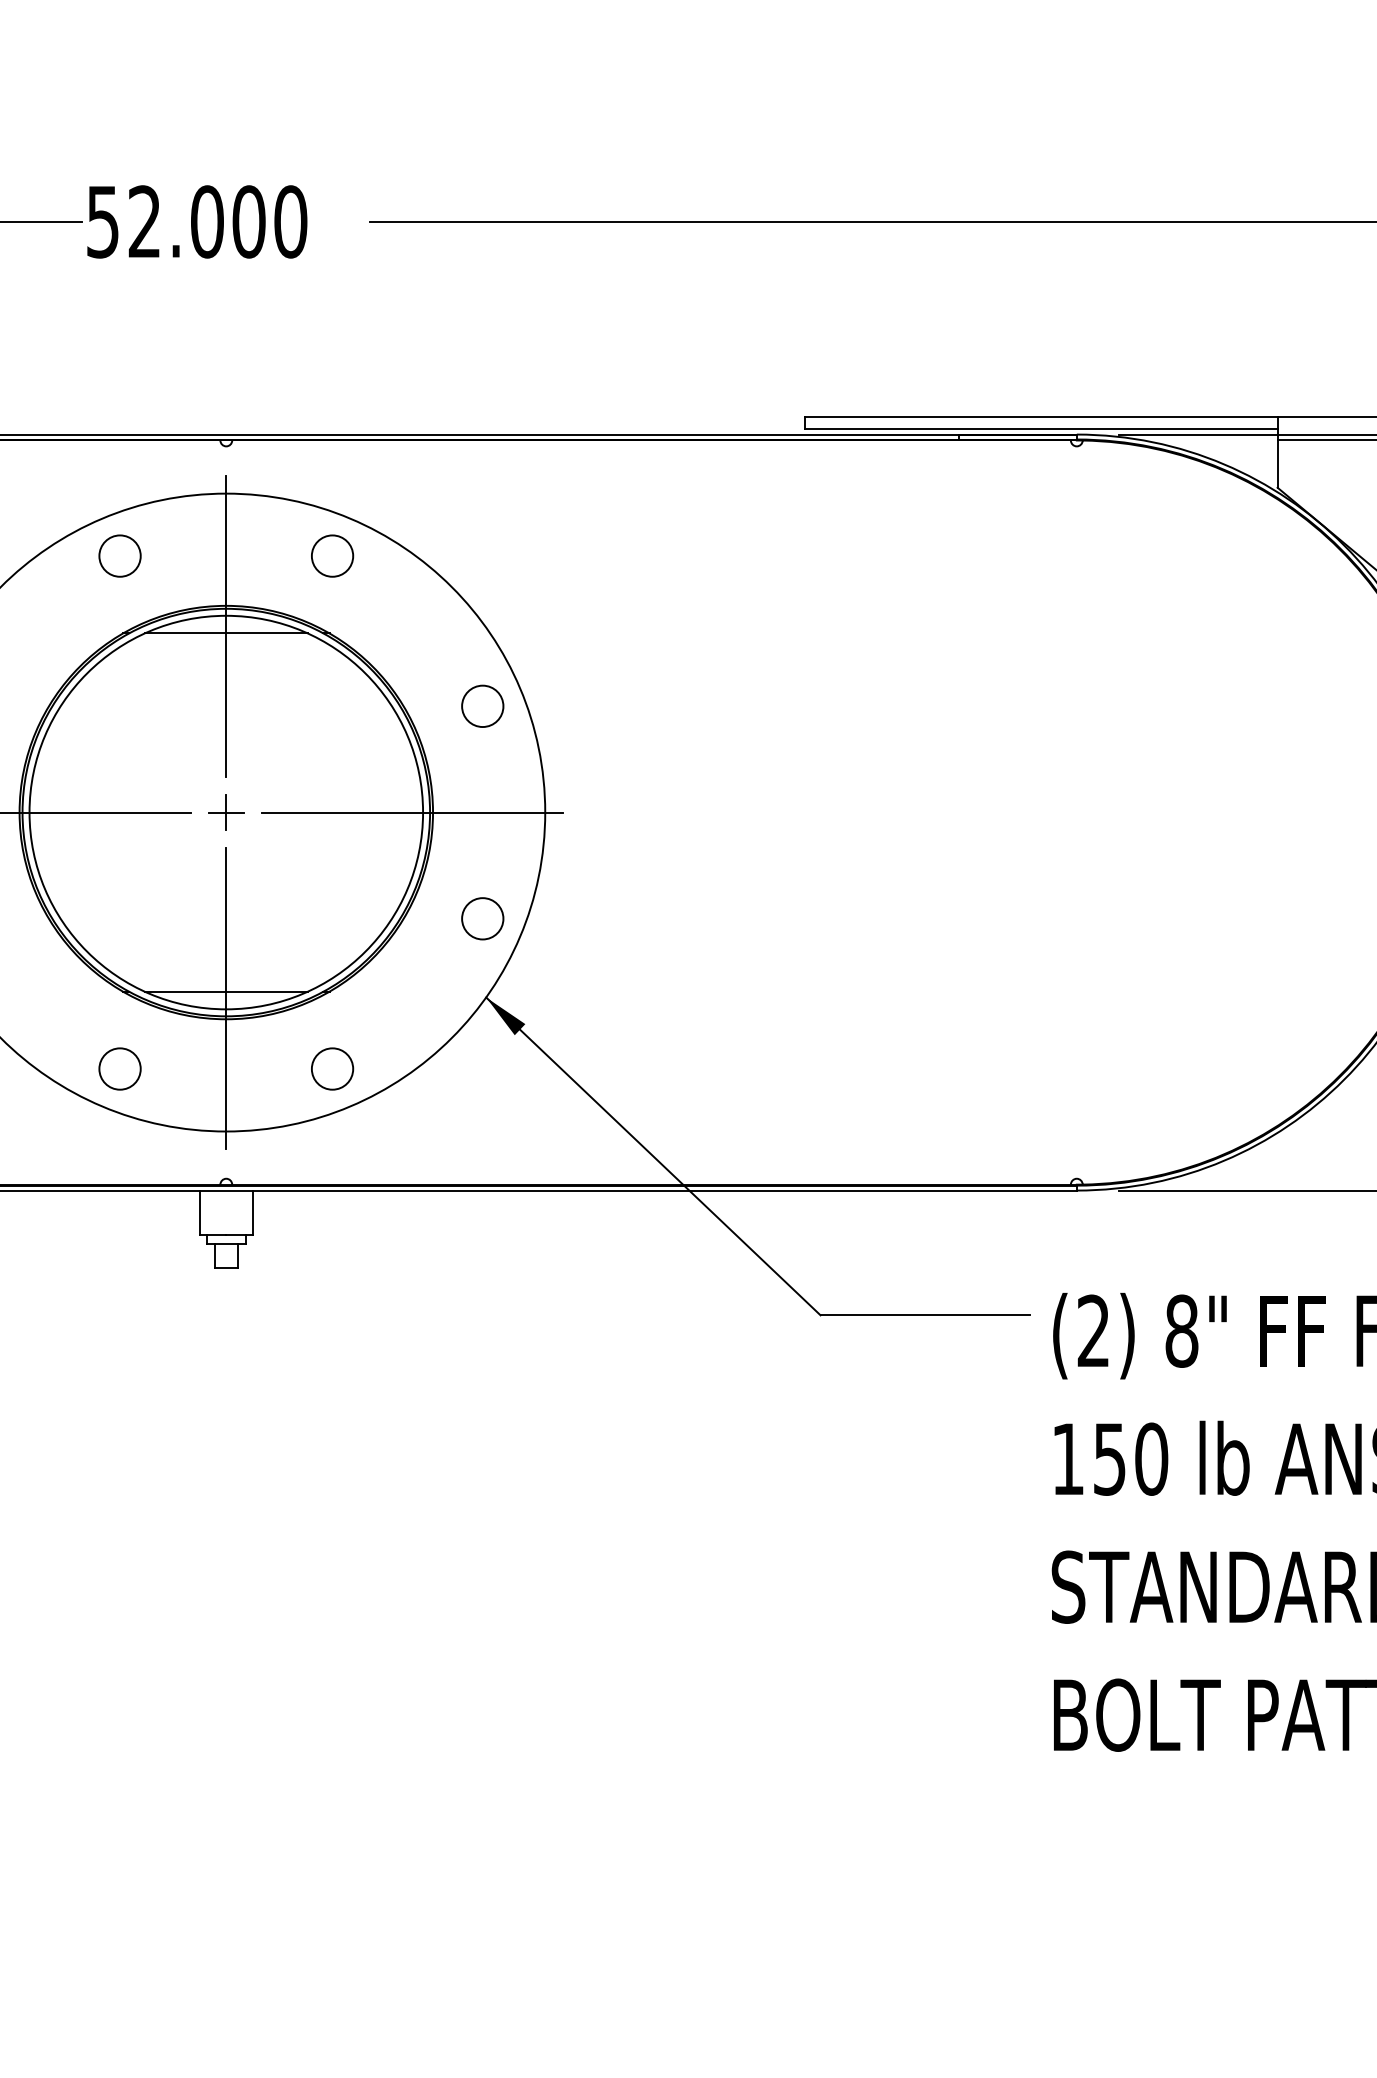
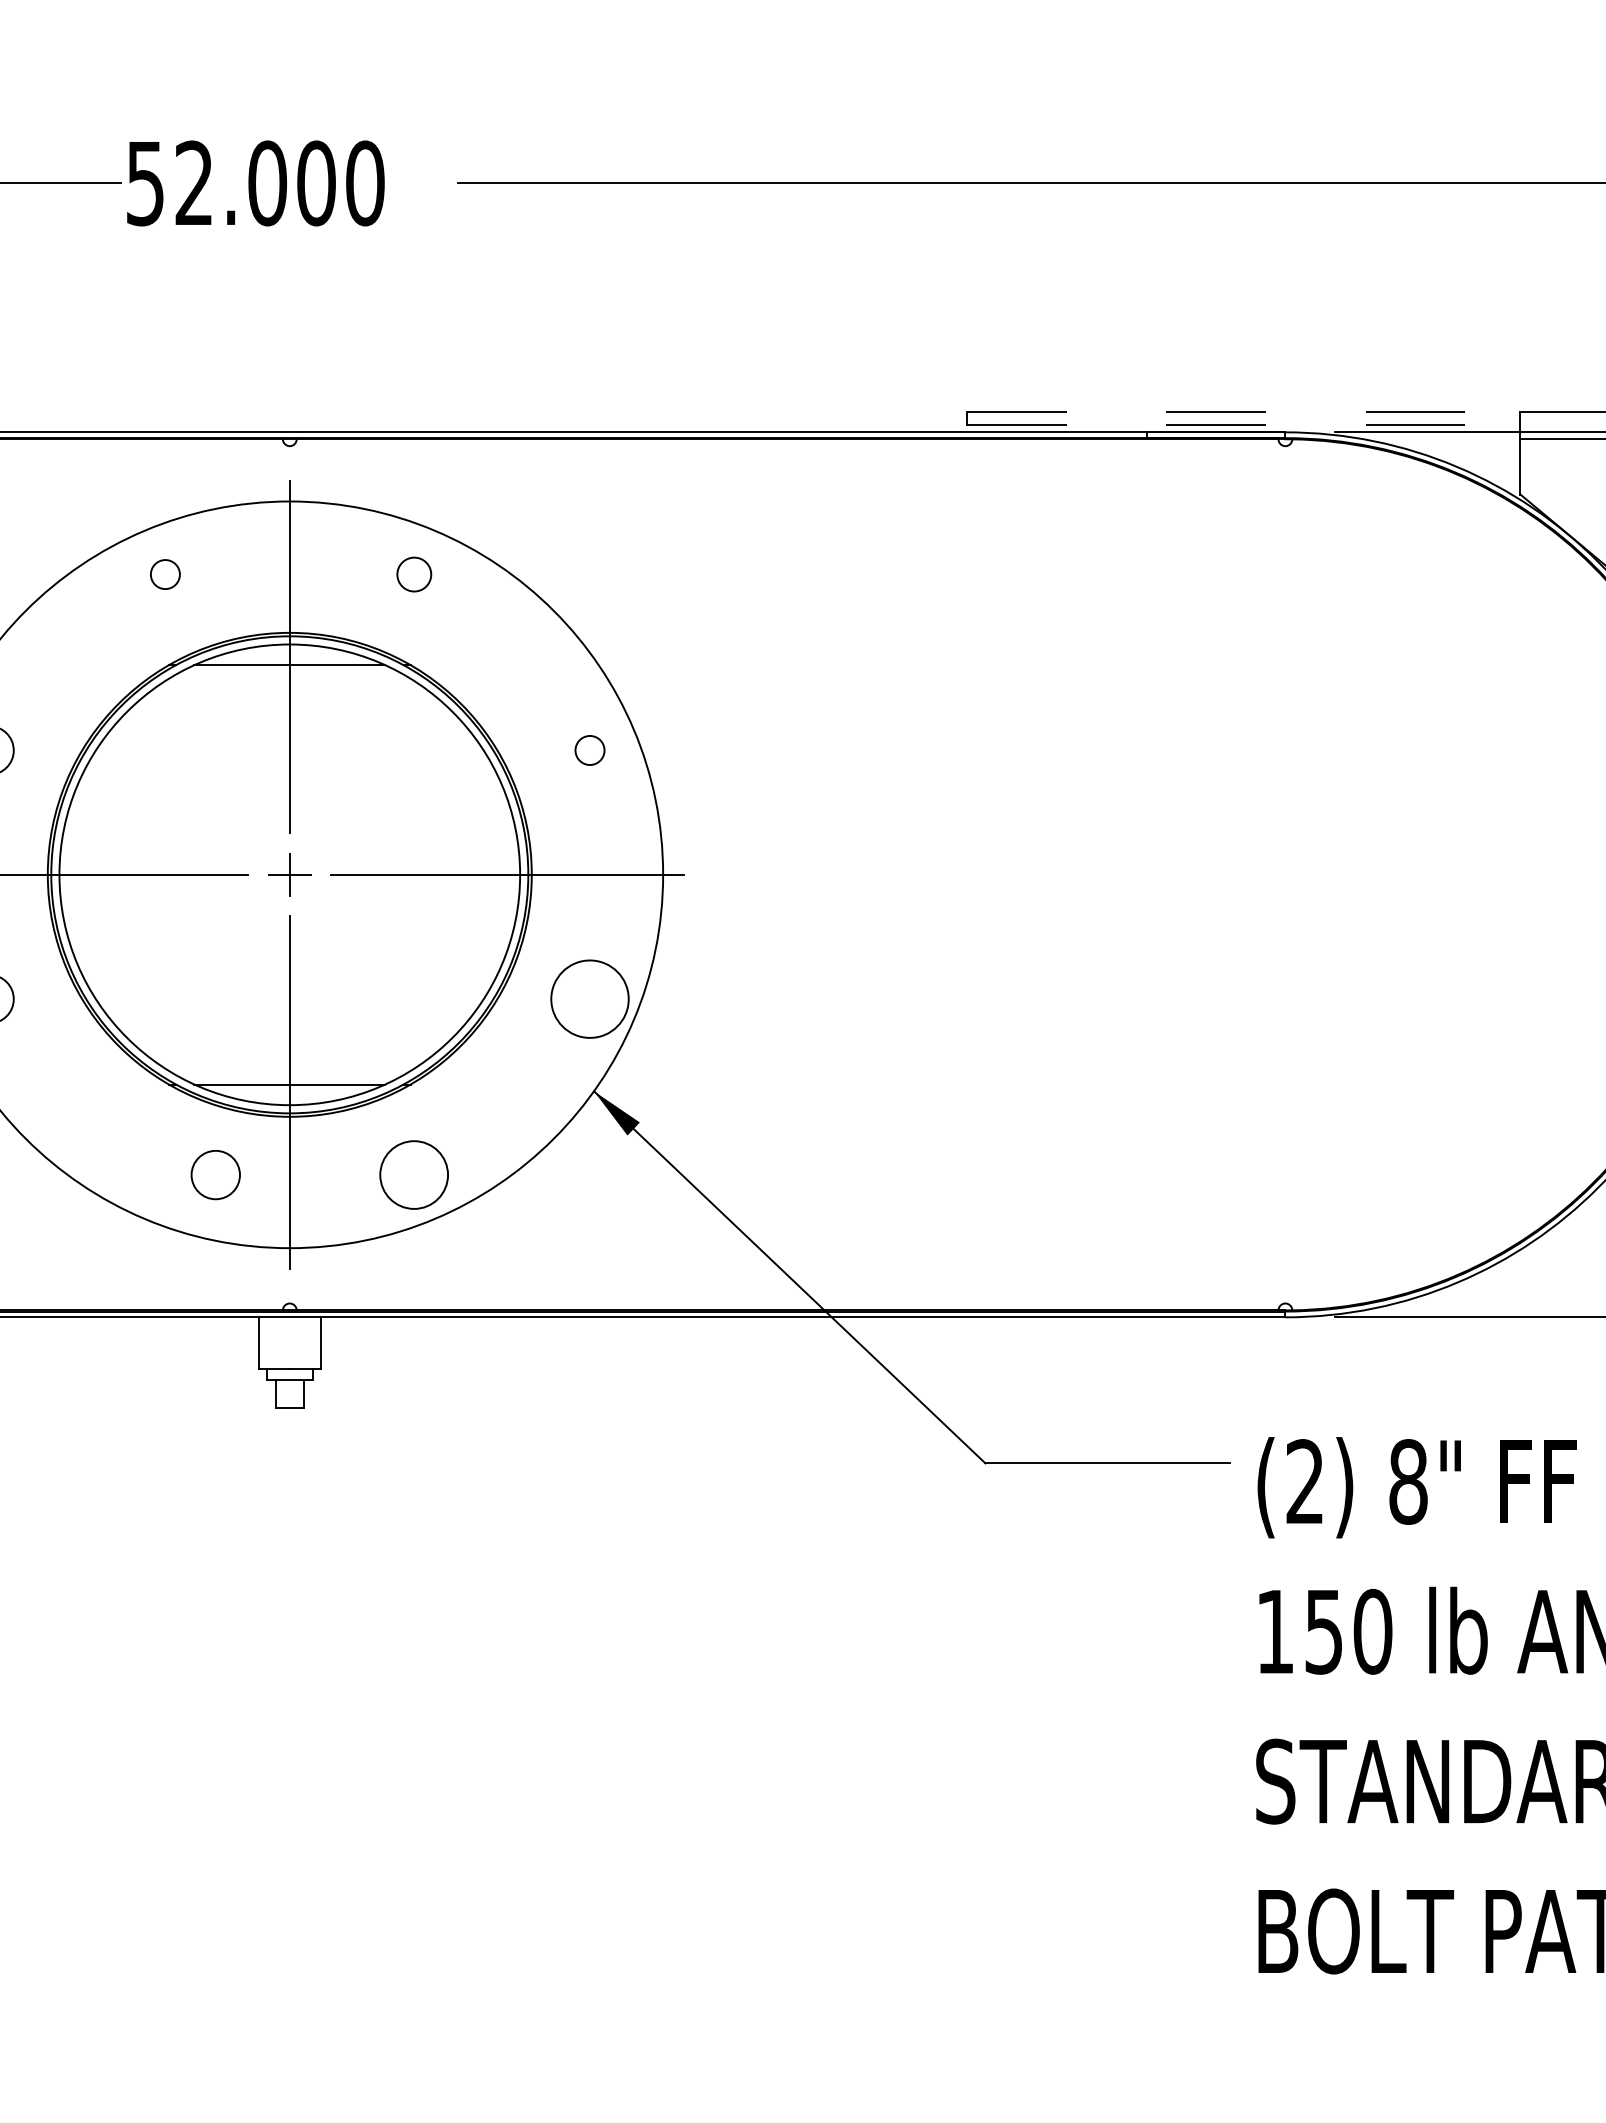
line: (1041, 416) -> (1244, 411), solid -> dashed
line: (1041, 428) -> (1244, 425), solid -> dashed
circle: (119, 555) -> (164, 573), size x0.6
circle: (332, 555) -> (414, 573), size x0.7
circle: (482, 706) -> (589, 750), size x0.6
circle: (482, 918) -> (589, 998), size x1.6
circle: (119, 1068) -> (215, 1174), moved
circle: (332, 1068) -> (414, 1174), size x1.4

